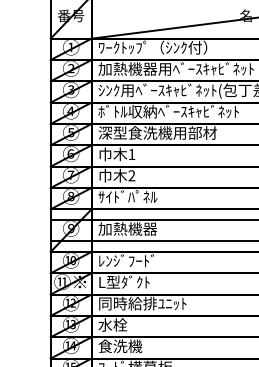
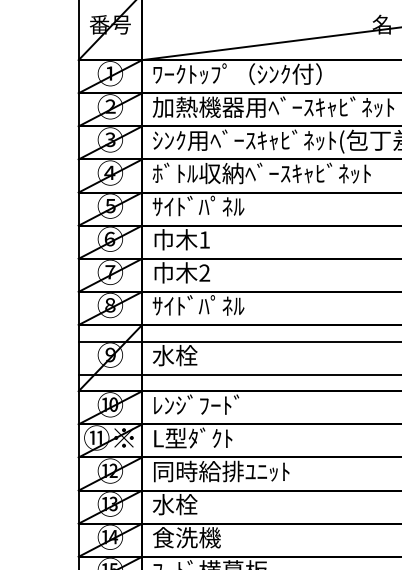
text: (157, 132) -> (244, 205), 深型食洗機用部材 -> ｻｲﾄﾞﾊﾟﾈﾙ
text: (127, 228) -> (197, 354), 加熱機器 -> 水栓

